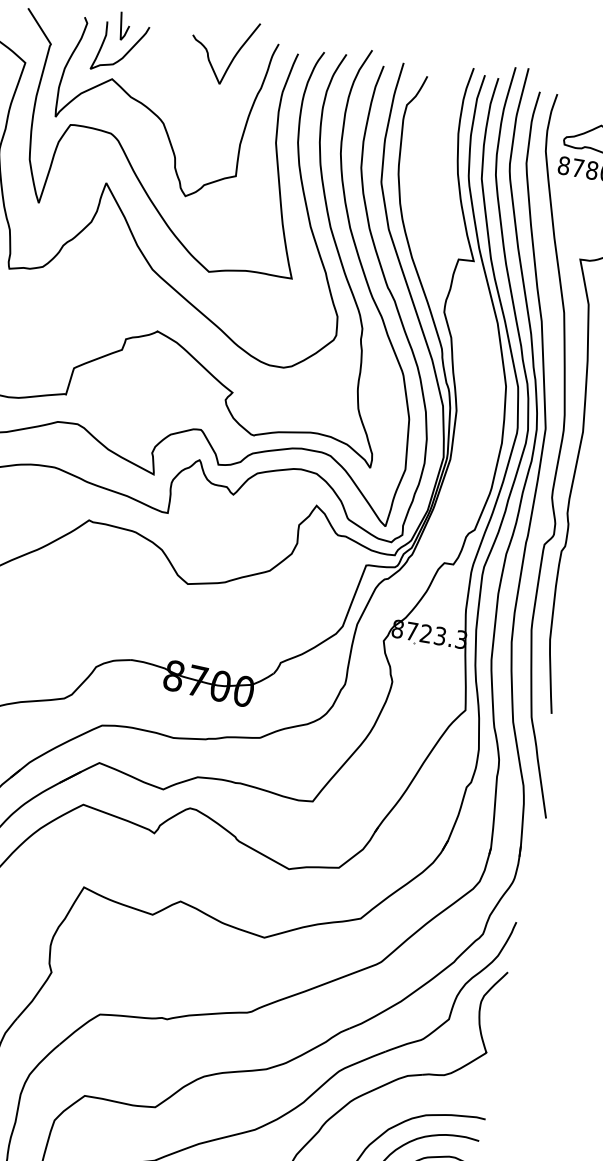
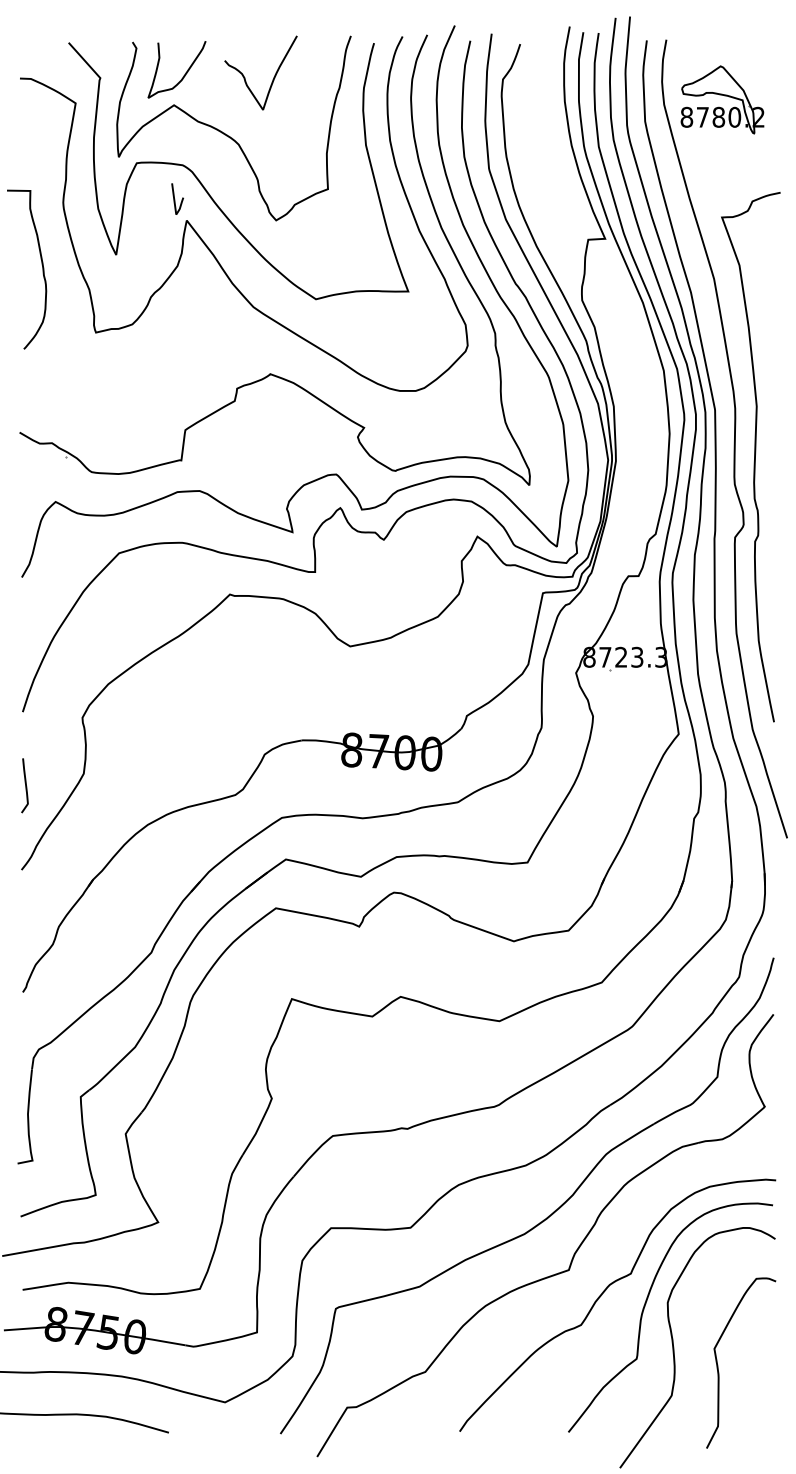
curve: (122, 26) -> (175, 199), moved
curve: (232, 58) -> (272, 79), moved

